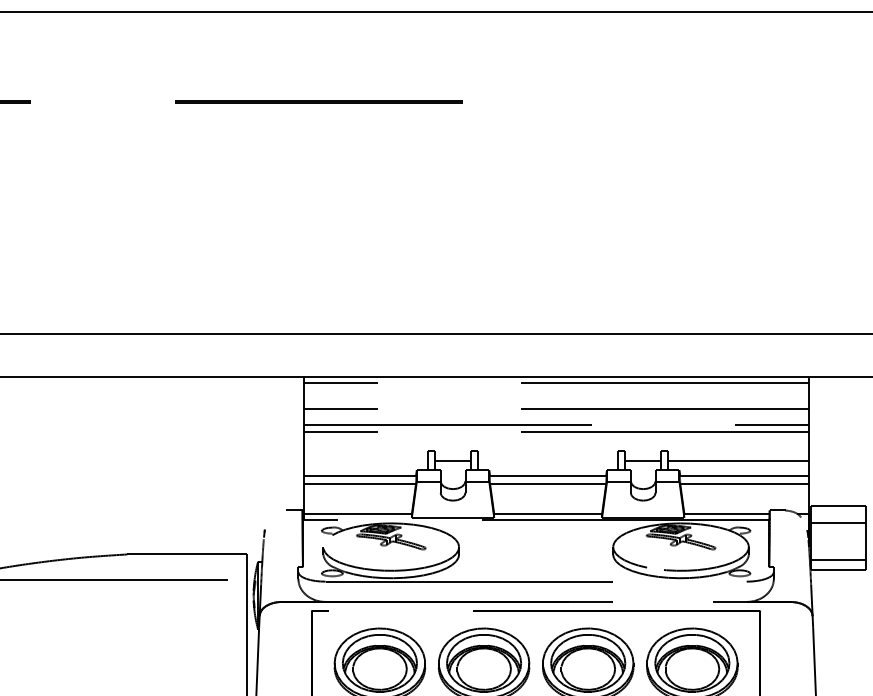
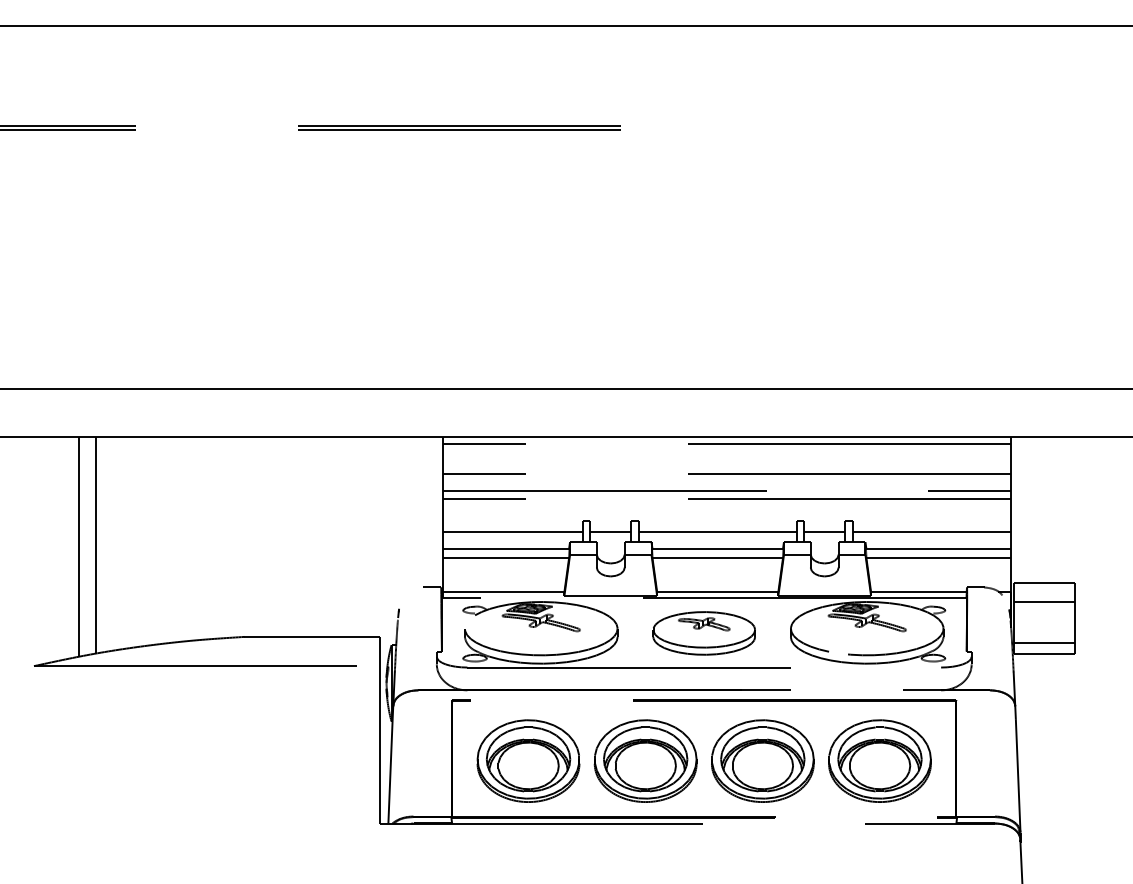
line: (365, 460) -> (512, 531), added
line: (547, 460) -> (717, 531), added
part: (535, 551) -> (703, 633), added

